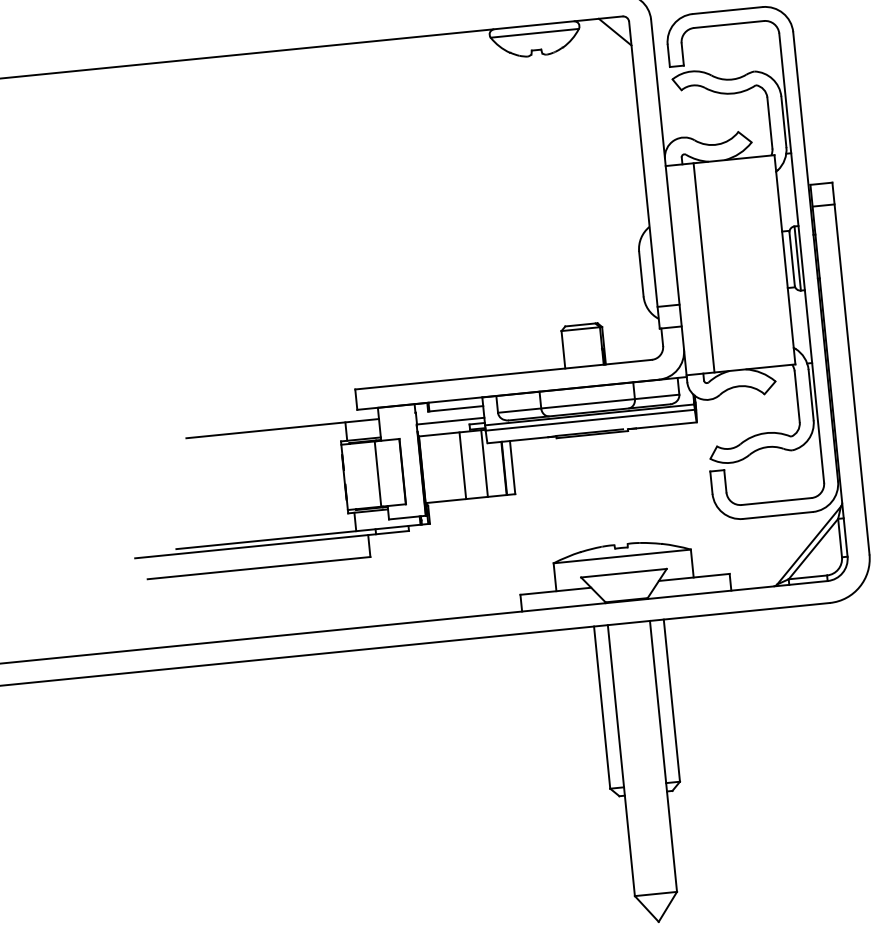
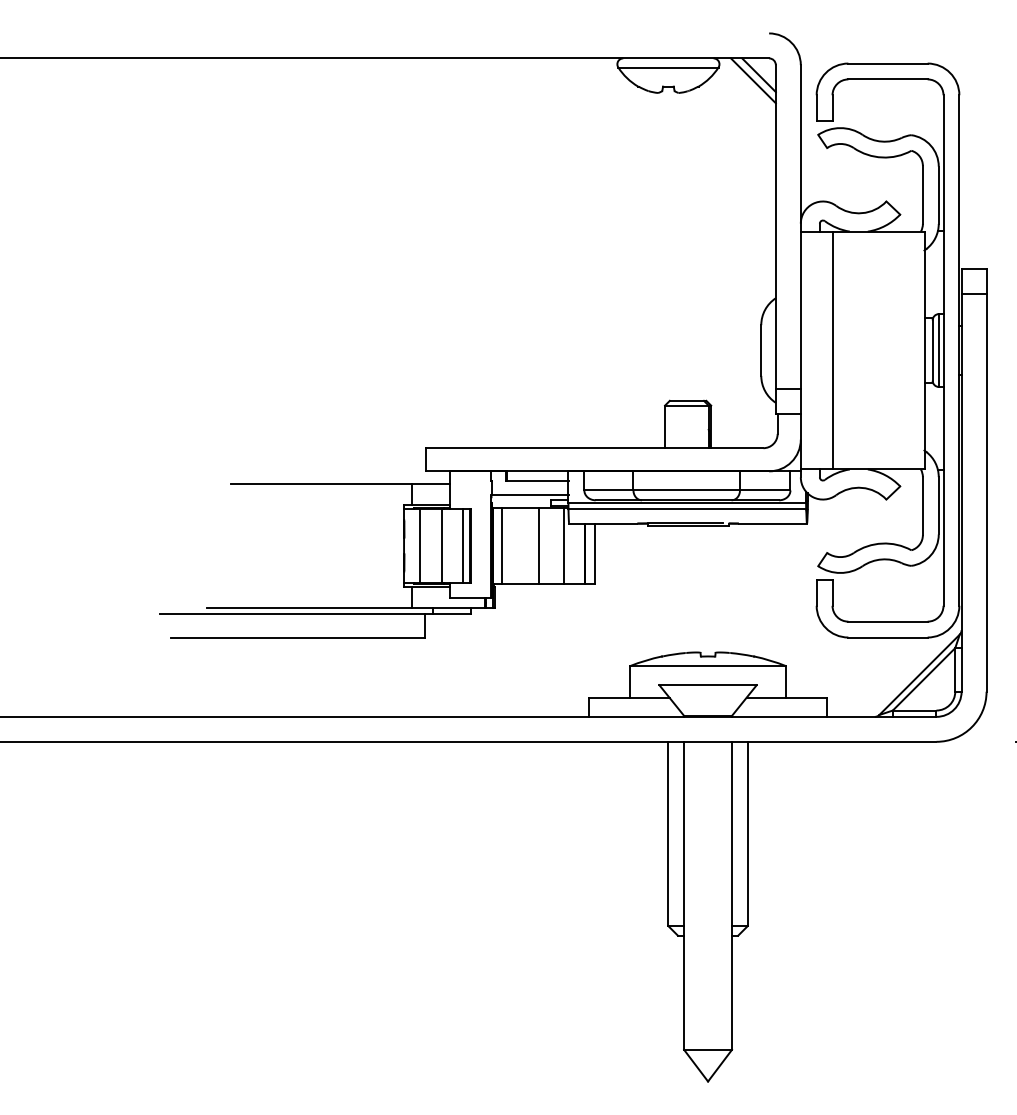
line: (609, 37) -> (752, 80), added
line: (430, 469) -> (501, 546), added
line: (396, 471) -> (463, 545), added
line: (358, 475) -> (420, 545), added

